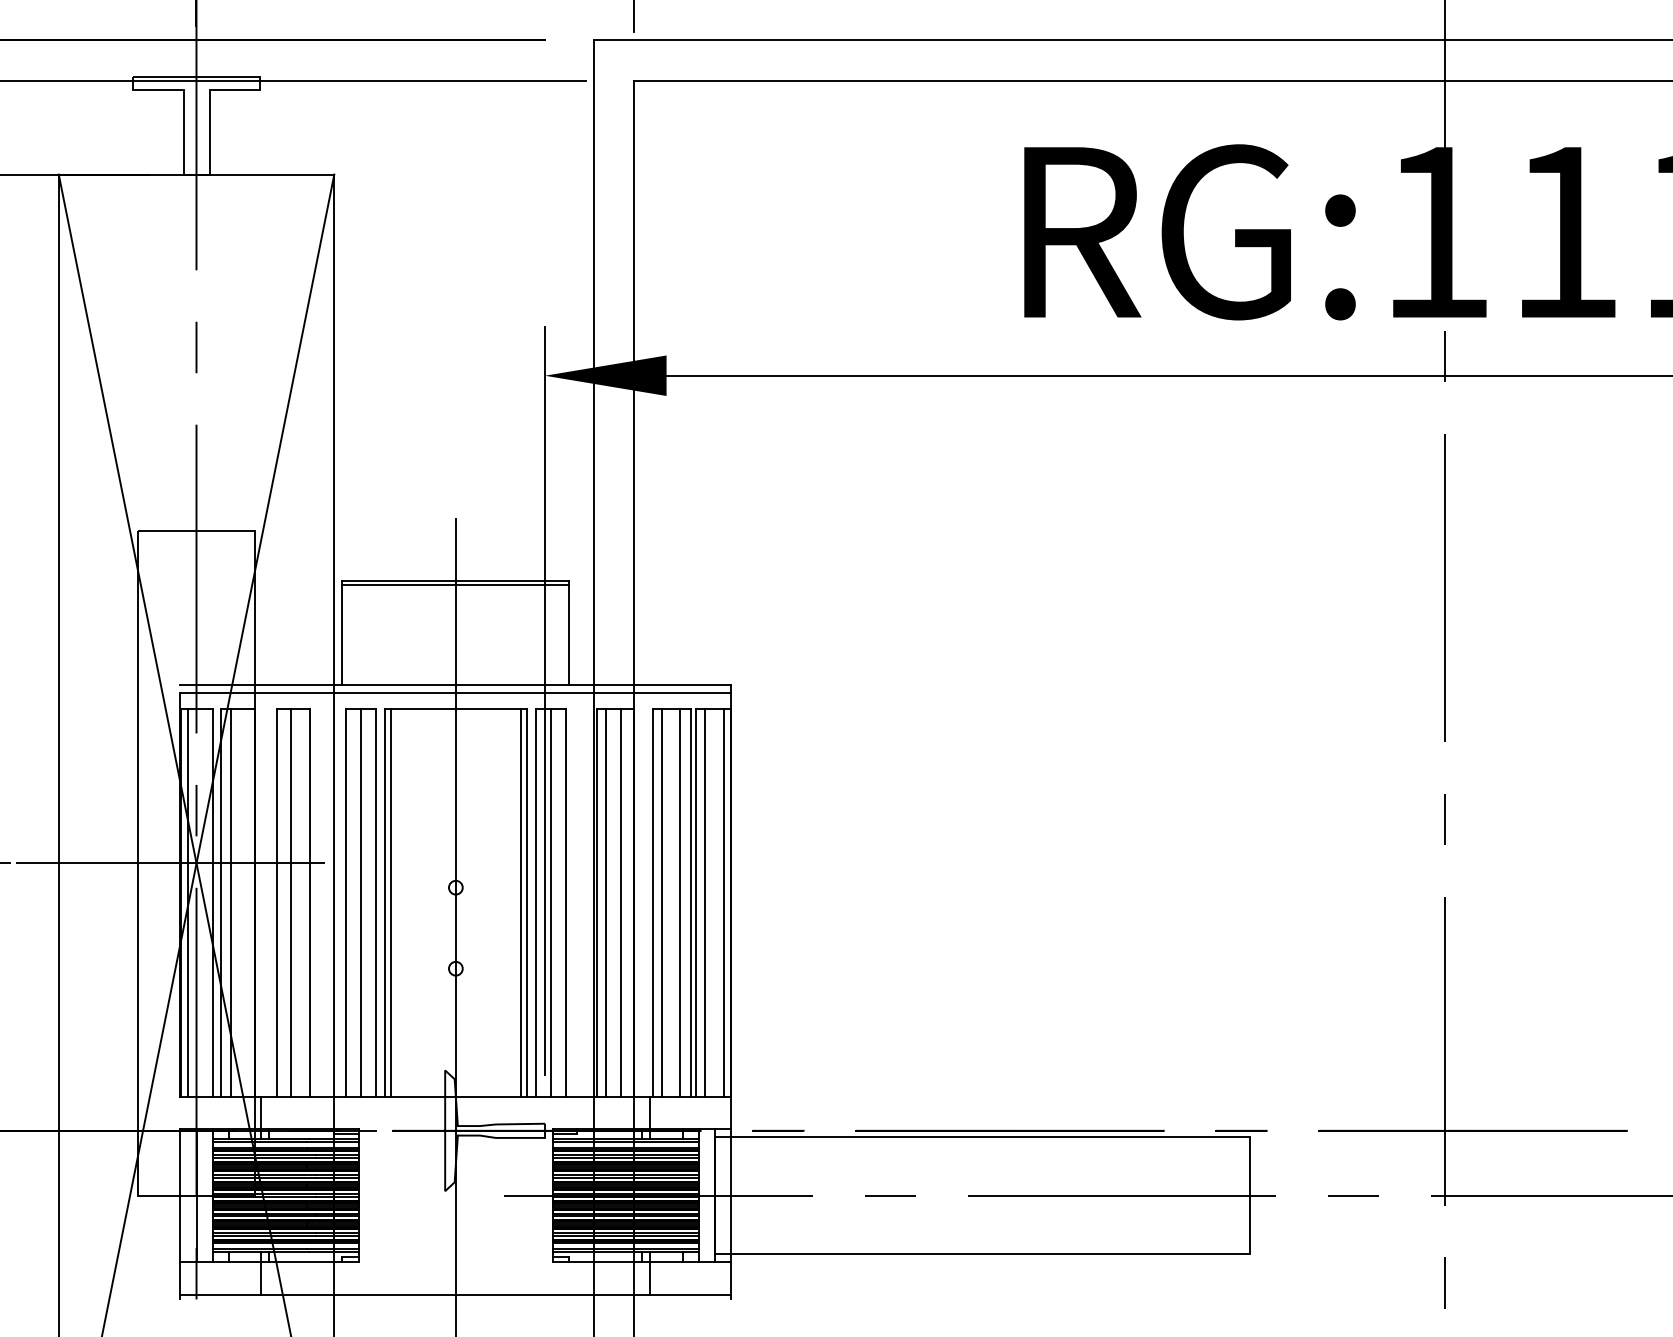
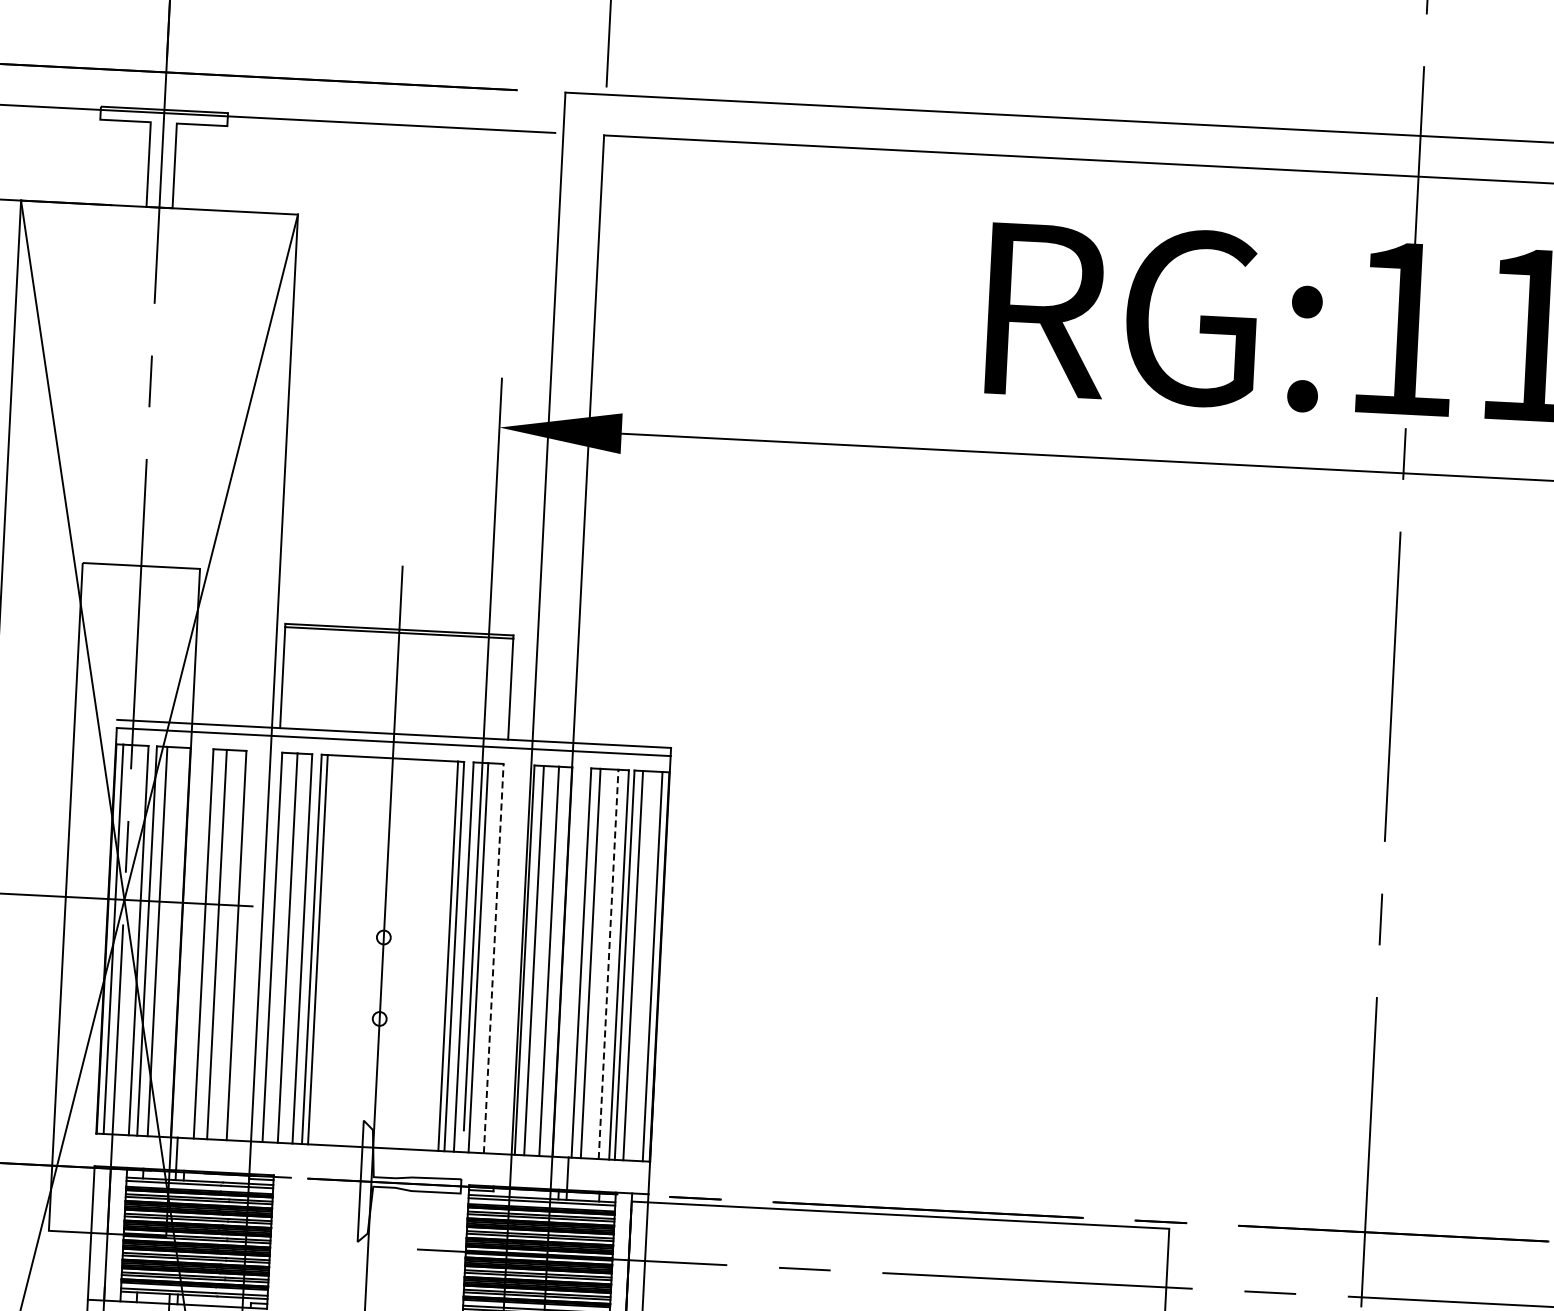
line: (566, 903) -> (494, 959), solid -> dashed
line: (680, 903) -> (608, 964), solid -> dashed

